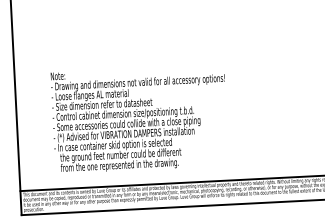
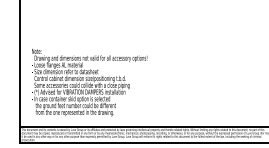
text: (139, 119) -> (89, 82), moved

